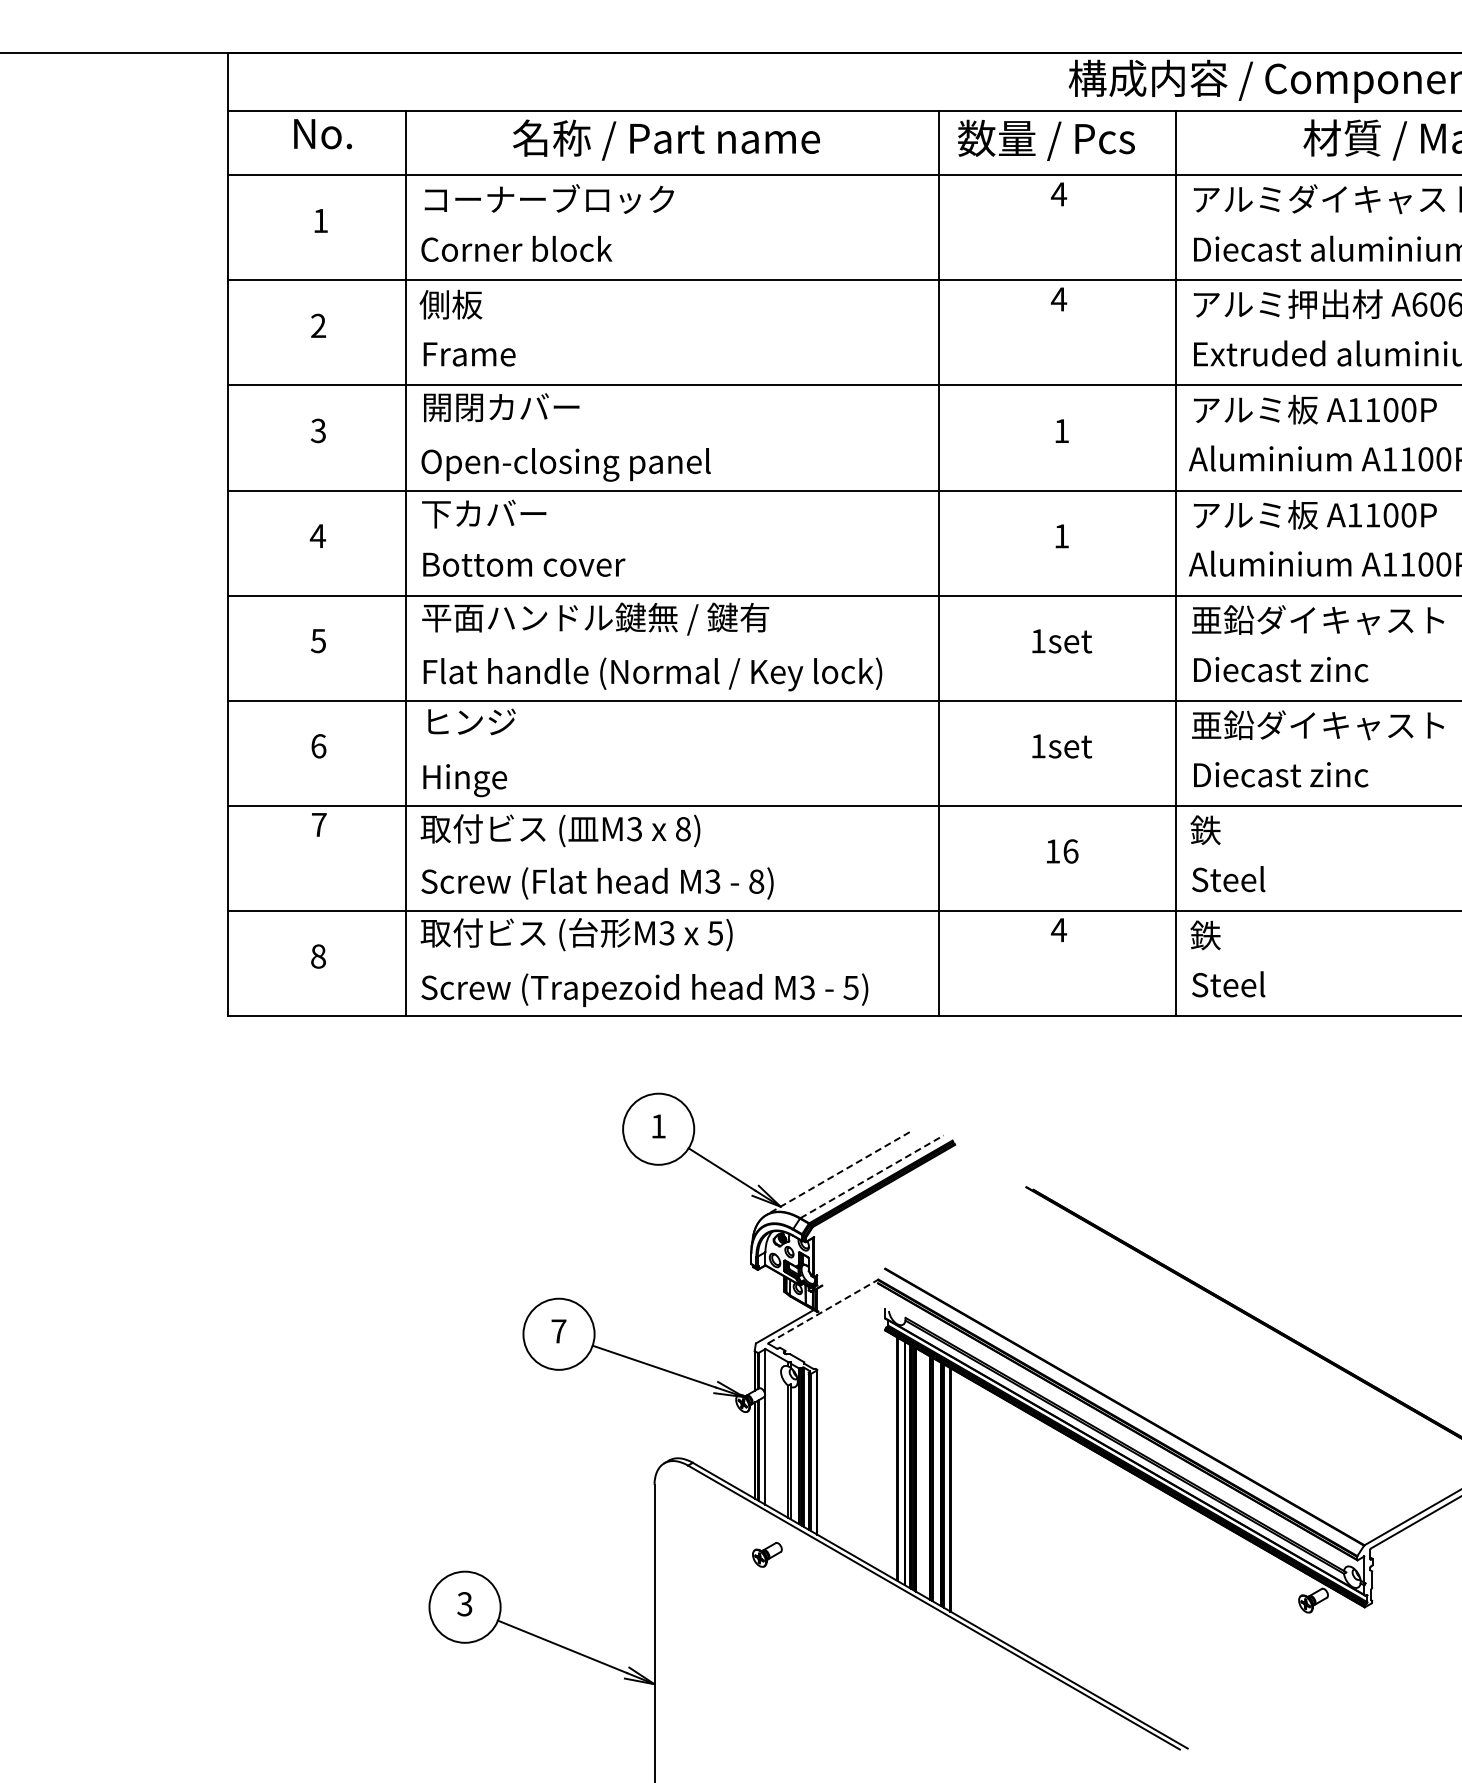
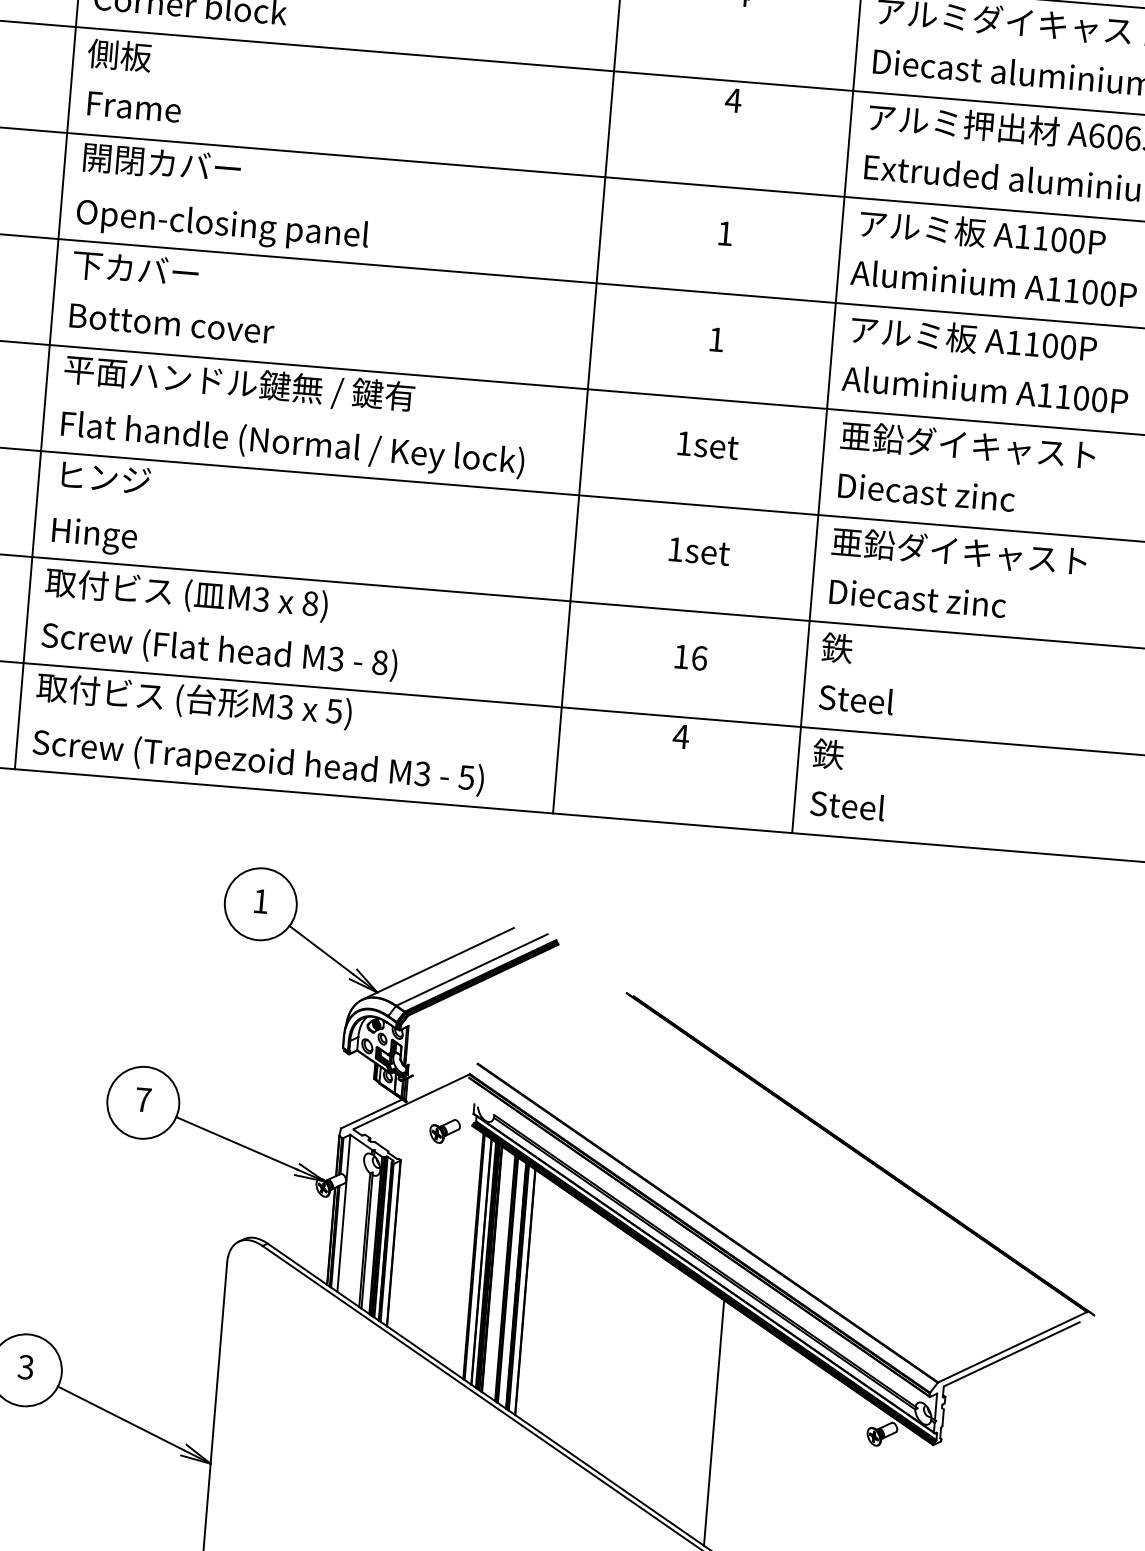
line: (838, 1173) -> (438, 963), dashed -> solid
line: (872, 1176) -> (472, 969), dashed -> solid
line: (823, 1311) -> (411, 1101), dashed -> solid
part: (767, 1554) -> (445, 1130), moved
line: (1147, 1603) -> (714, 1423), added

